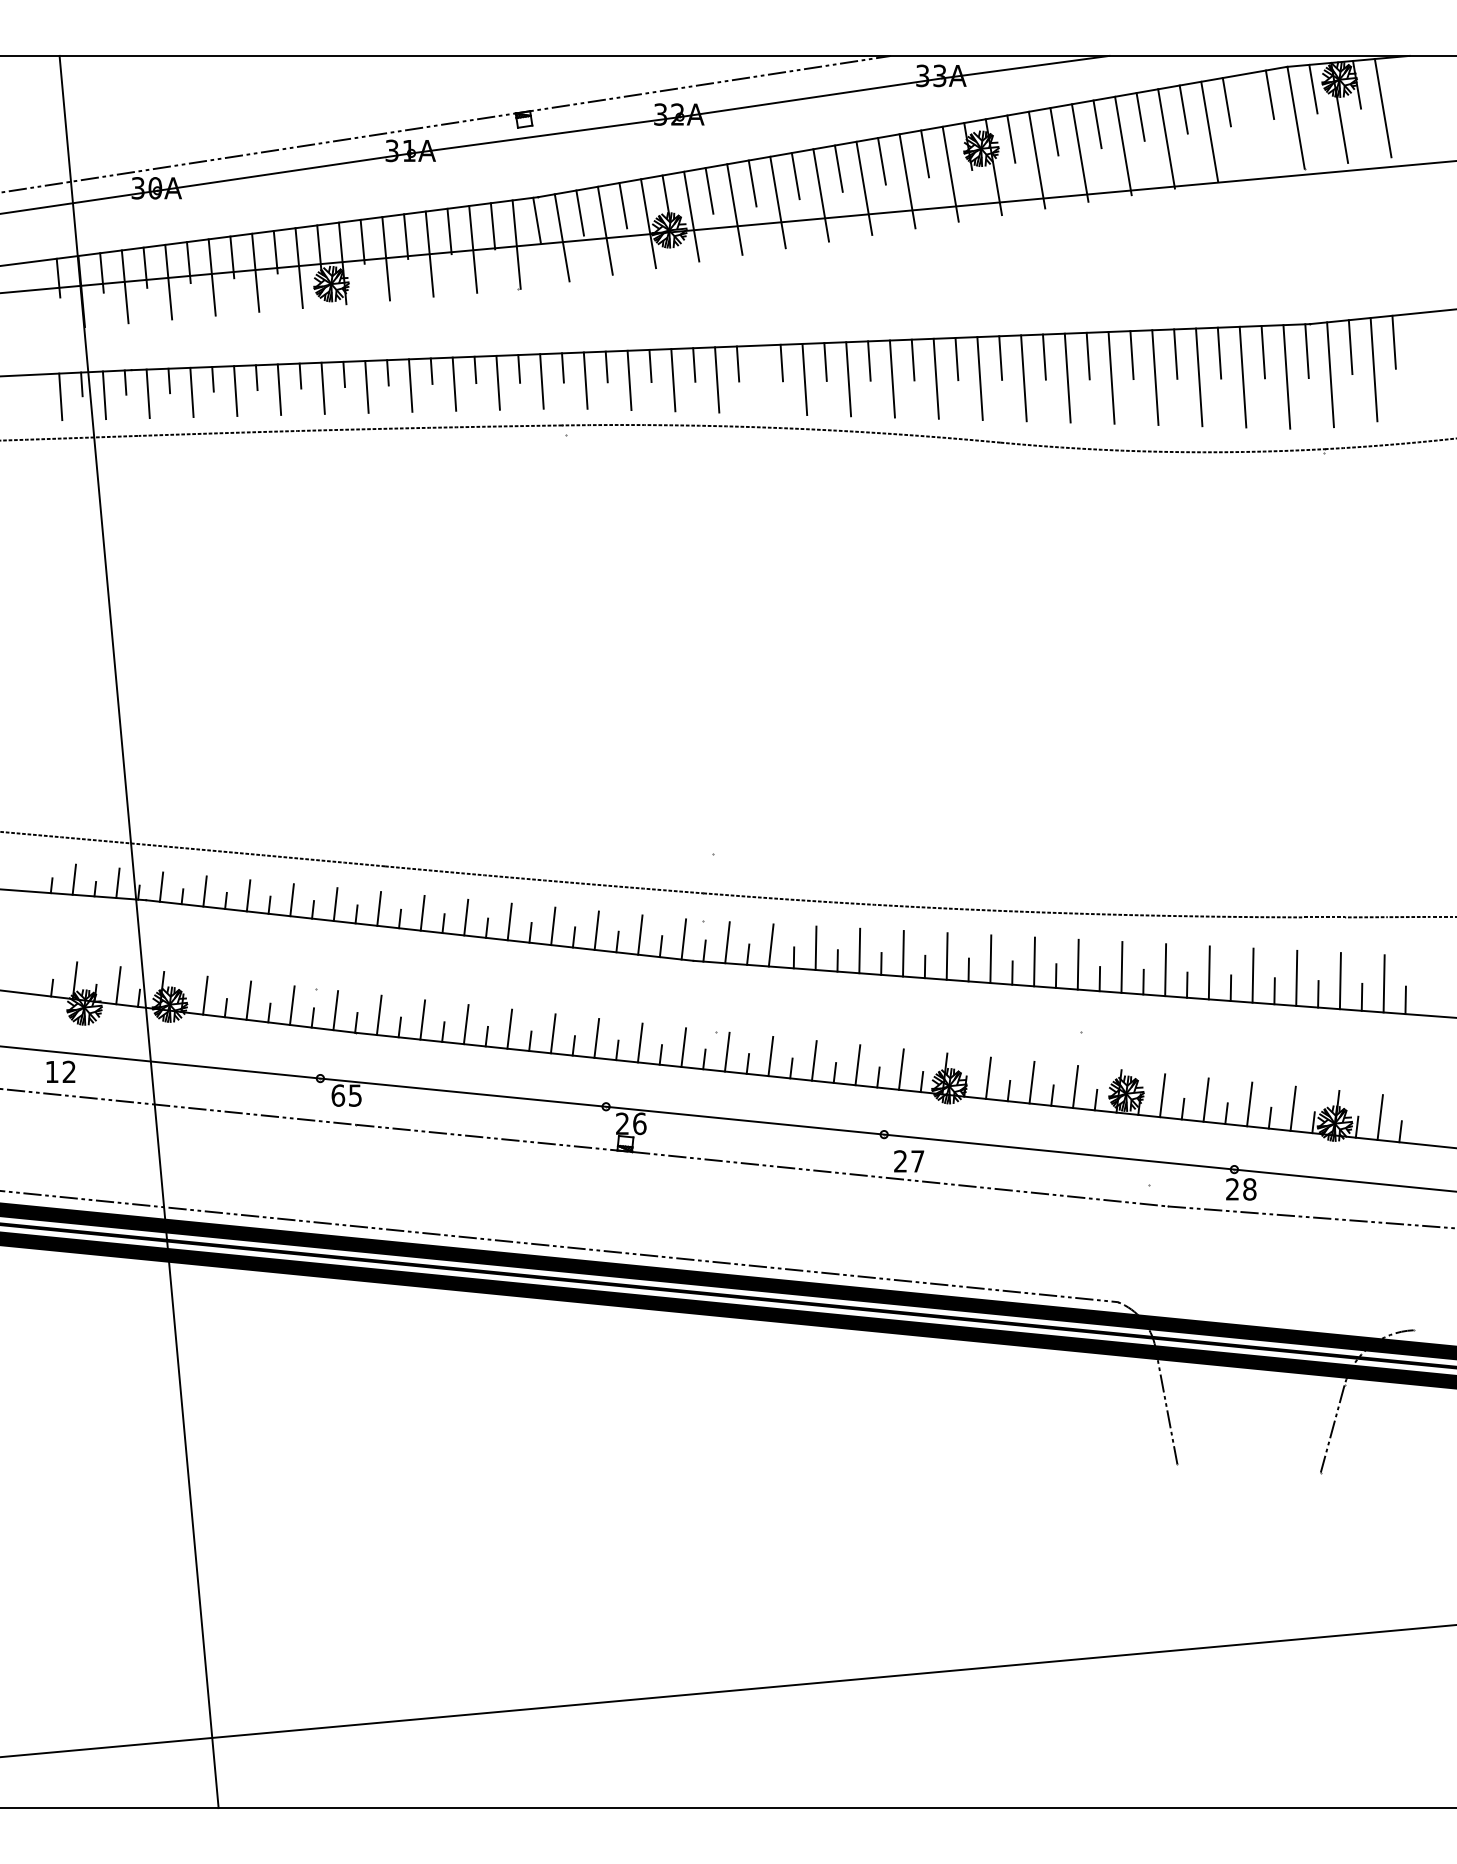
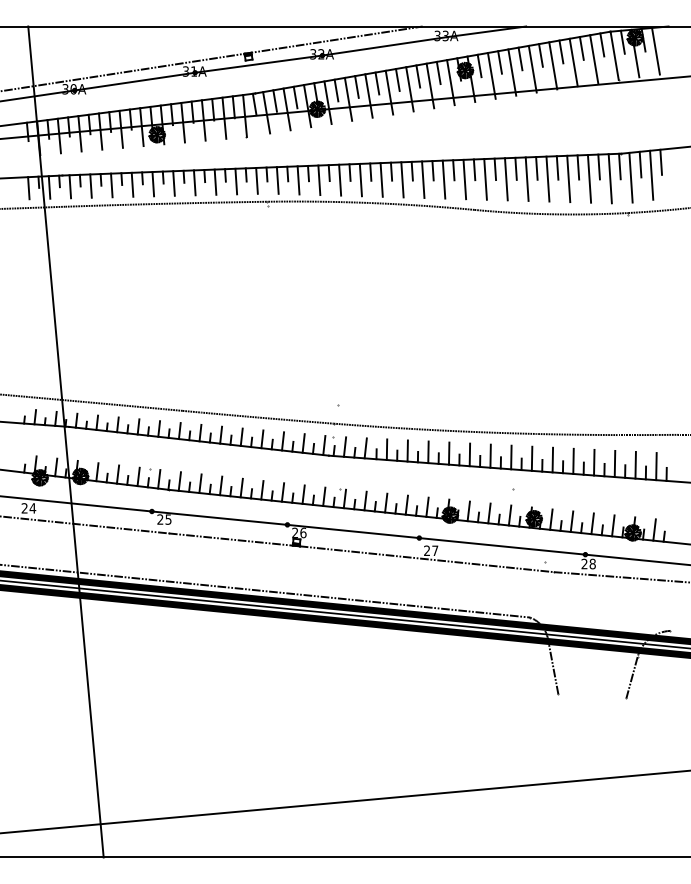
line: (1253, 125) -> (594, 59), added
line: (760, 378) -> (360, 179), added
text: (60, 1072) -> (28, 508), 12 -> 24
text: (338, 1095) -> (160, 519), 65 -> 25

